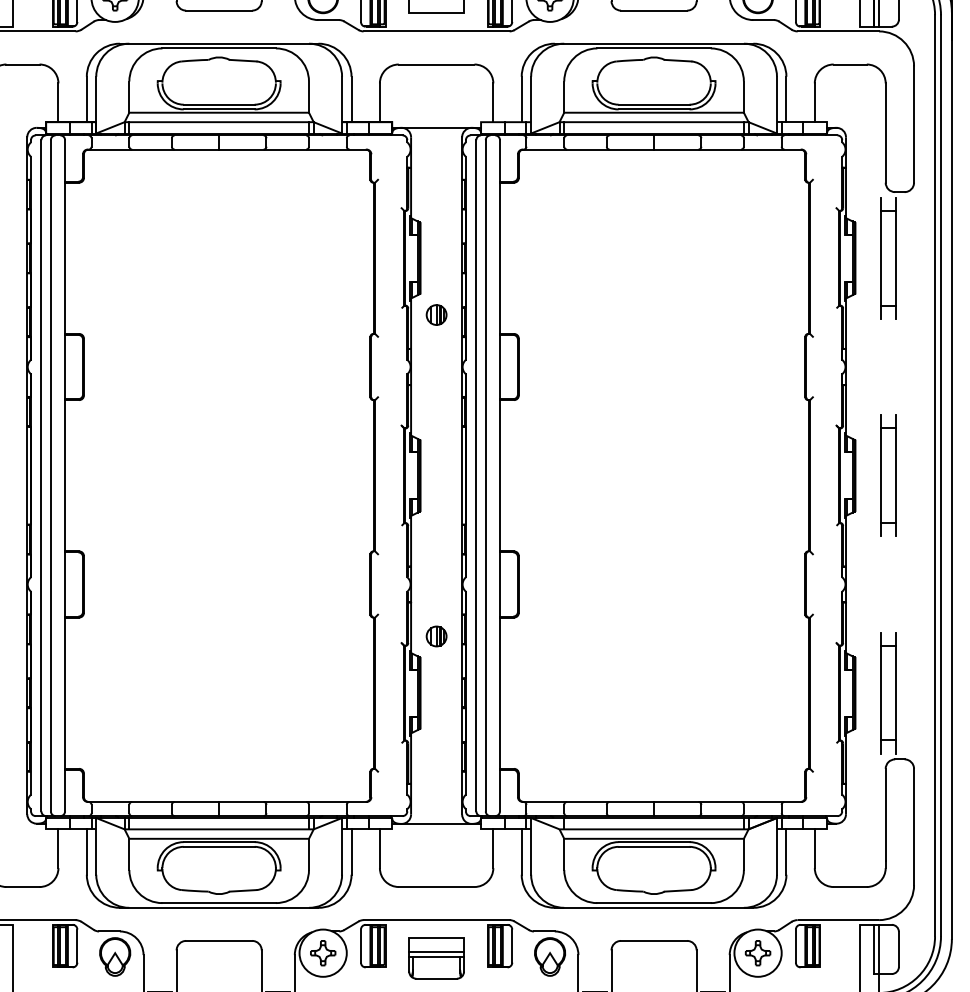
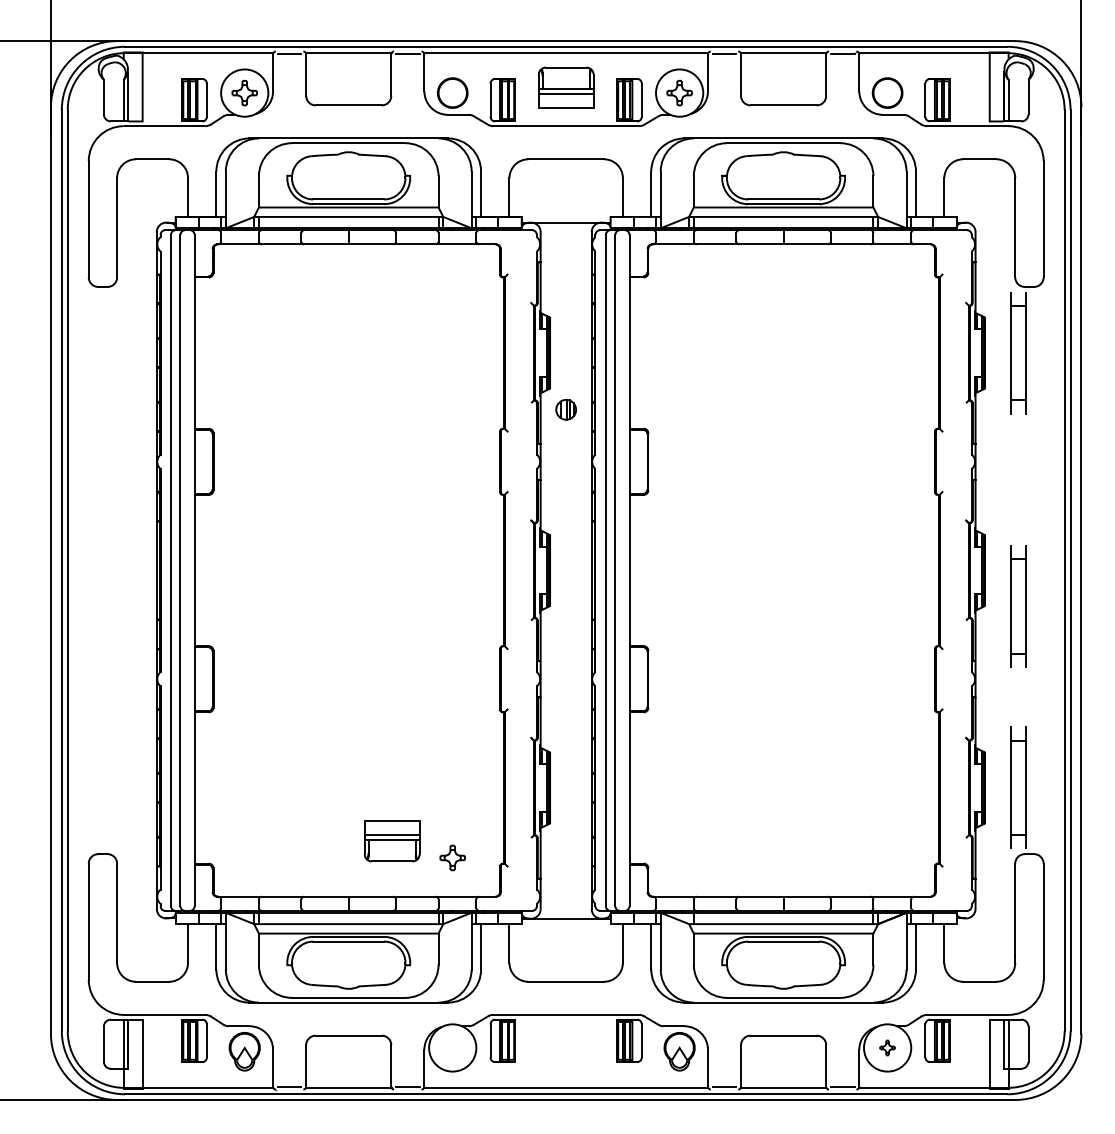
part: (888, 475) -> (1018, 606), moved
part: (435, 636) -> (565, 731), removed
part: (322, 952) -> (452, 857), moved
part: (757, 952) -> (887, 1047), size x0.6
part: (436, 958) -> (392, 841), moved

